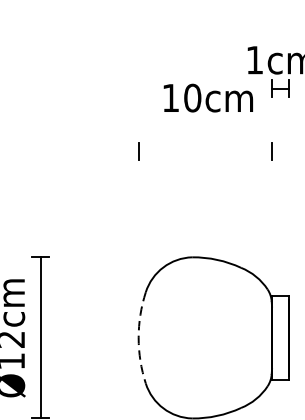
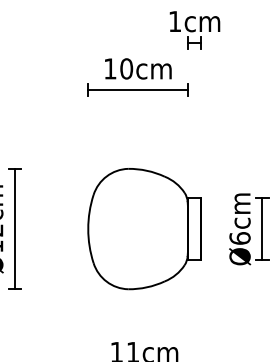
text: (208, 97) -> (138, 68), moved
line: (204, 152) -> (137, 90), added
arc: (138, 338) -> (88, 229), dashed -> solid

